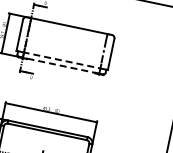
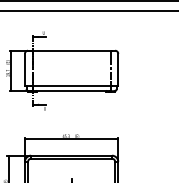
line: (63, 60) -> (72, 85), dashed -> solid
line: (60, 65) -> (71, 91), dashed -> solid

